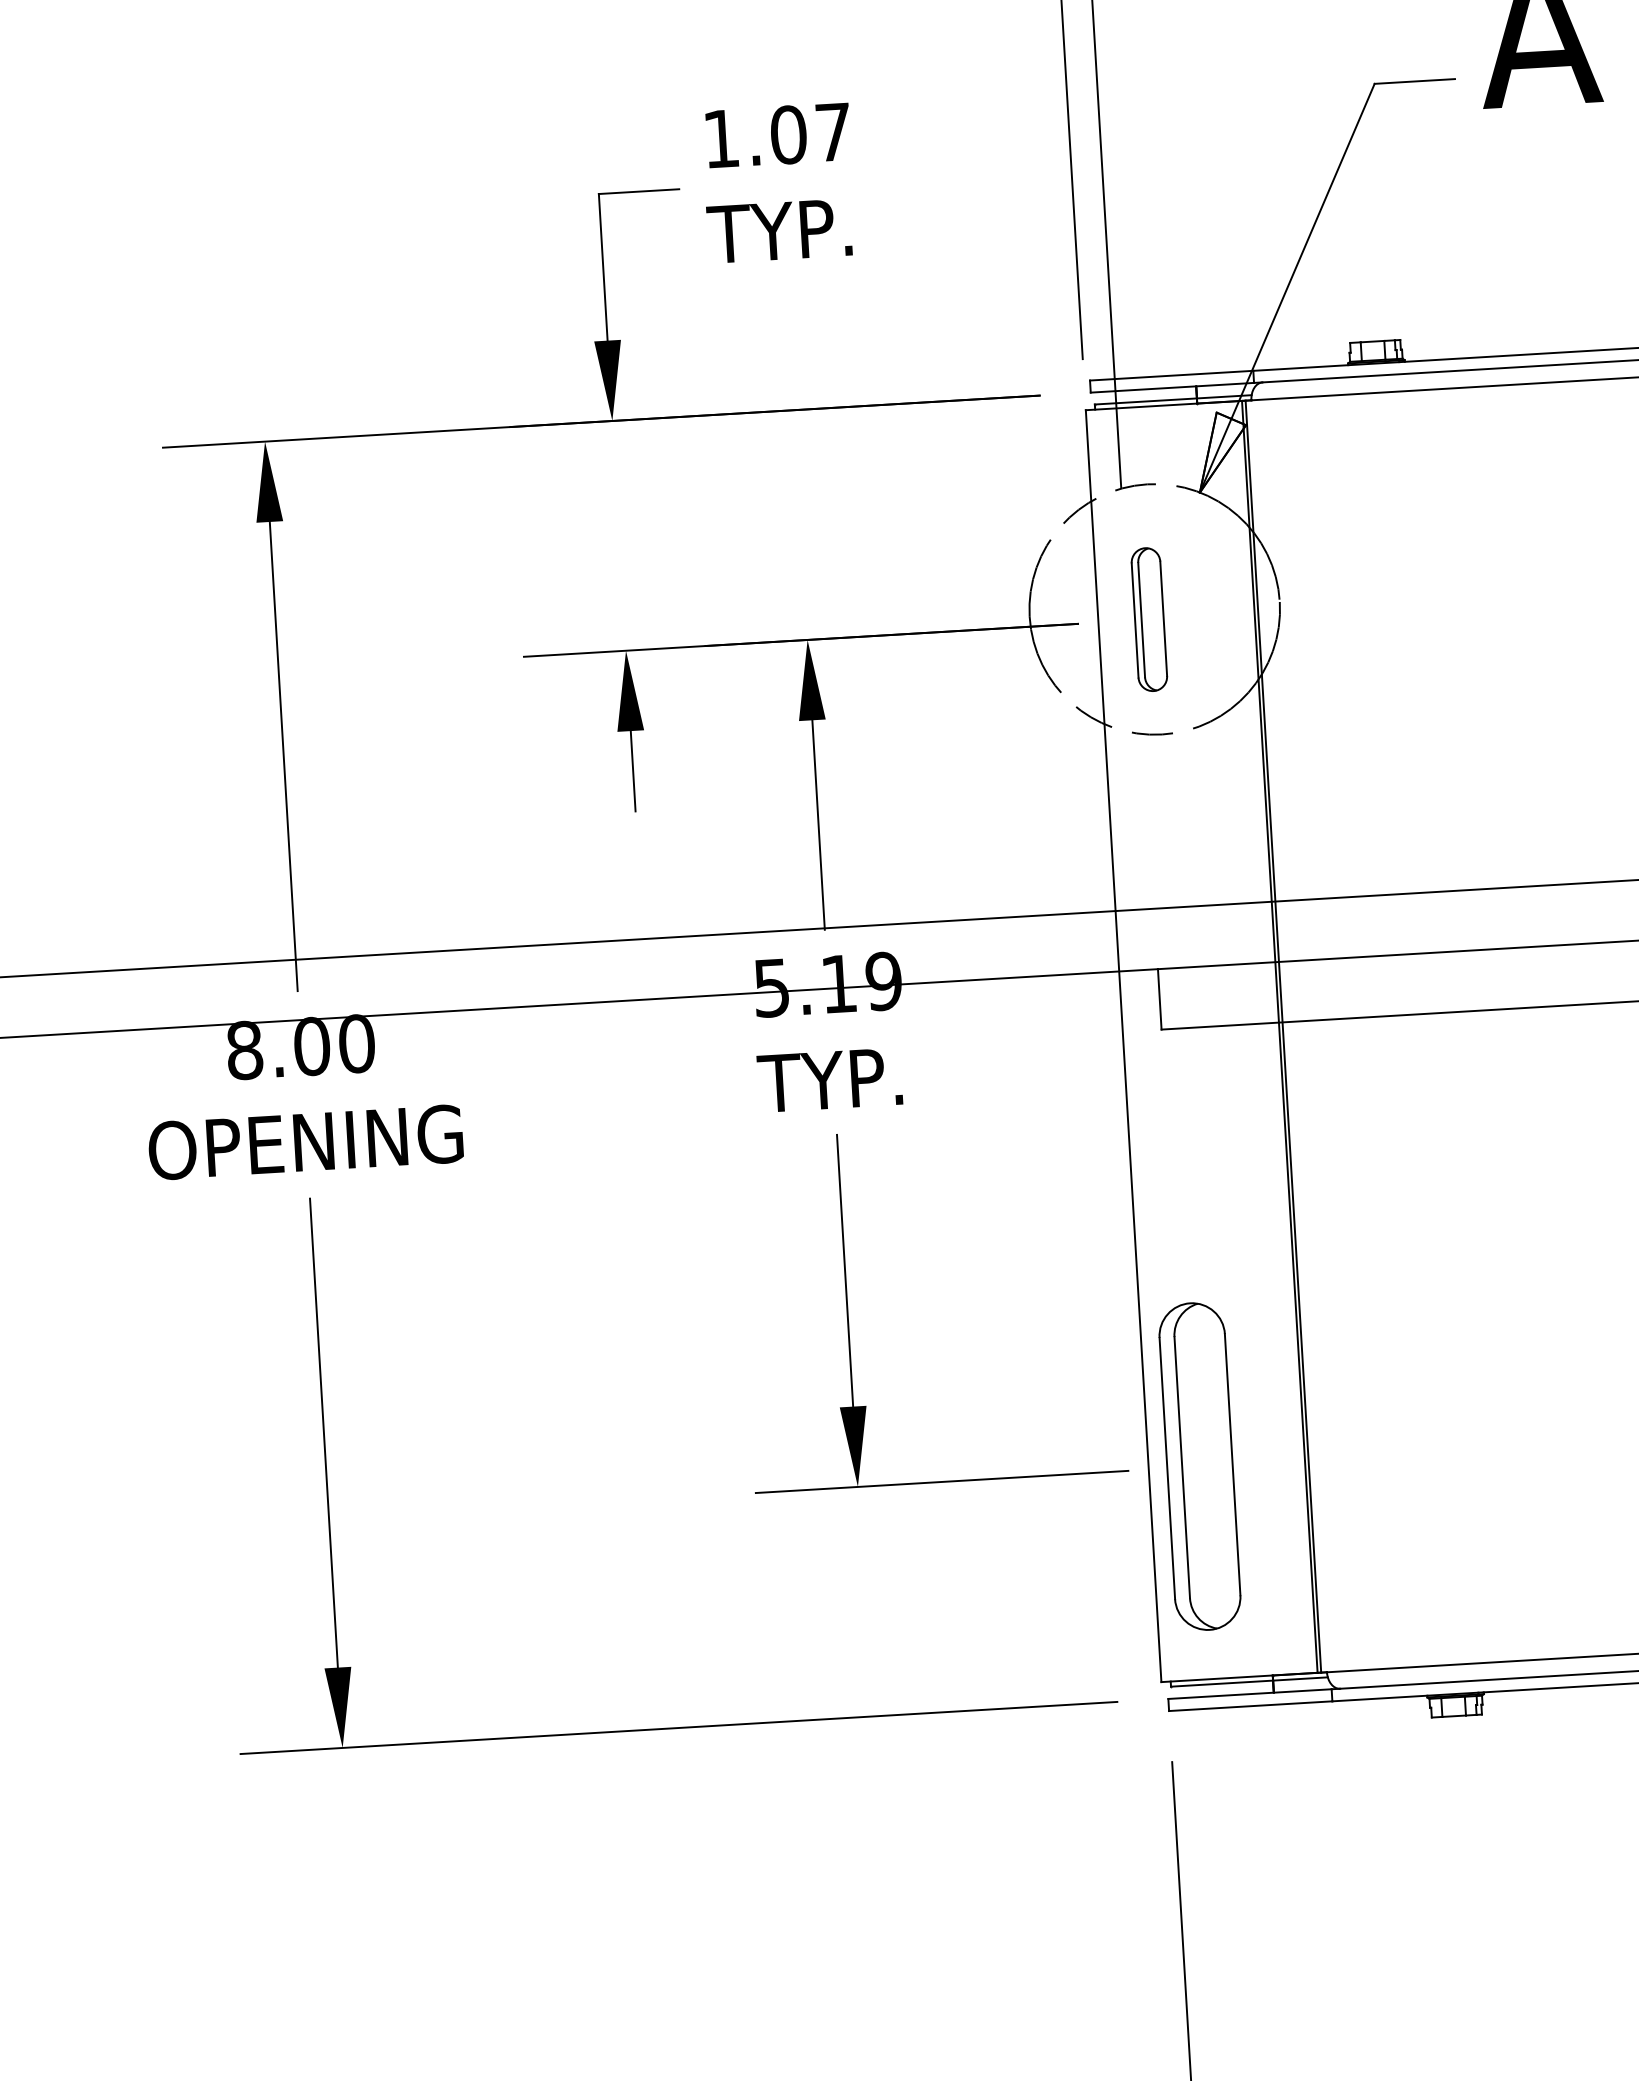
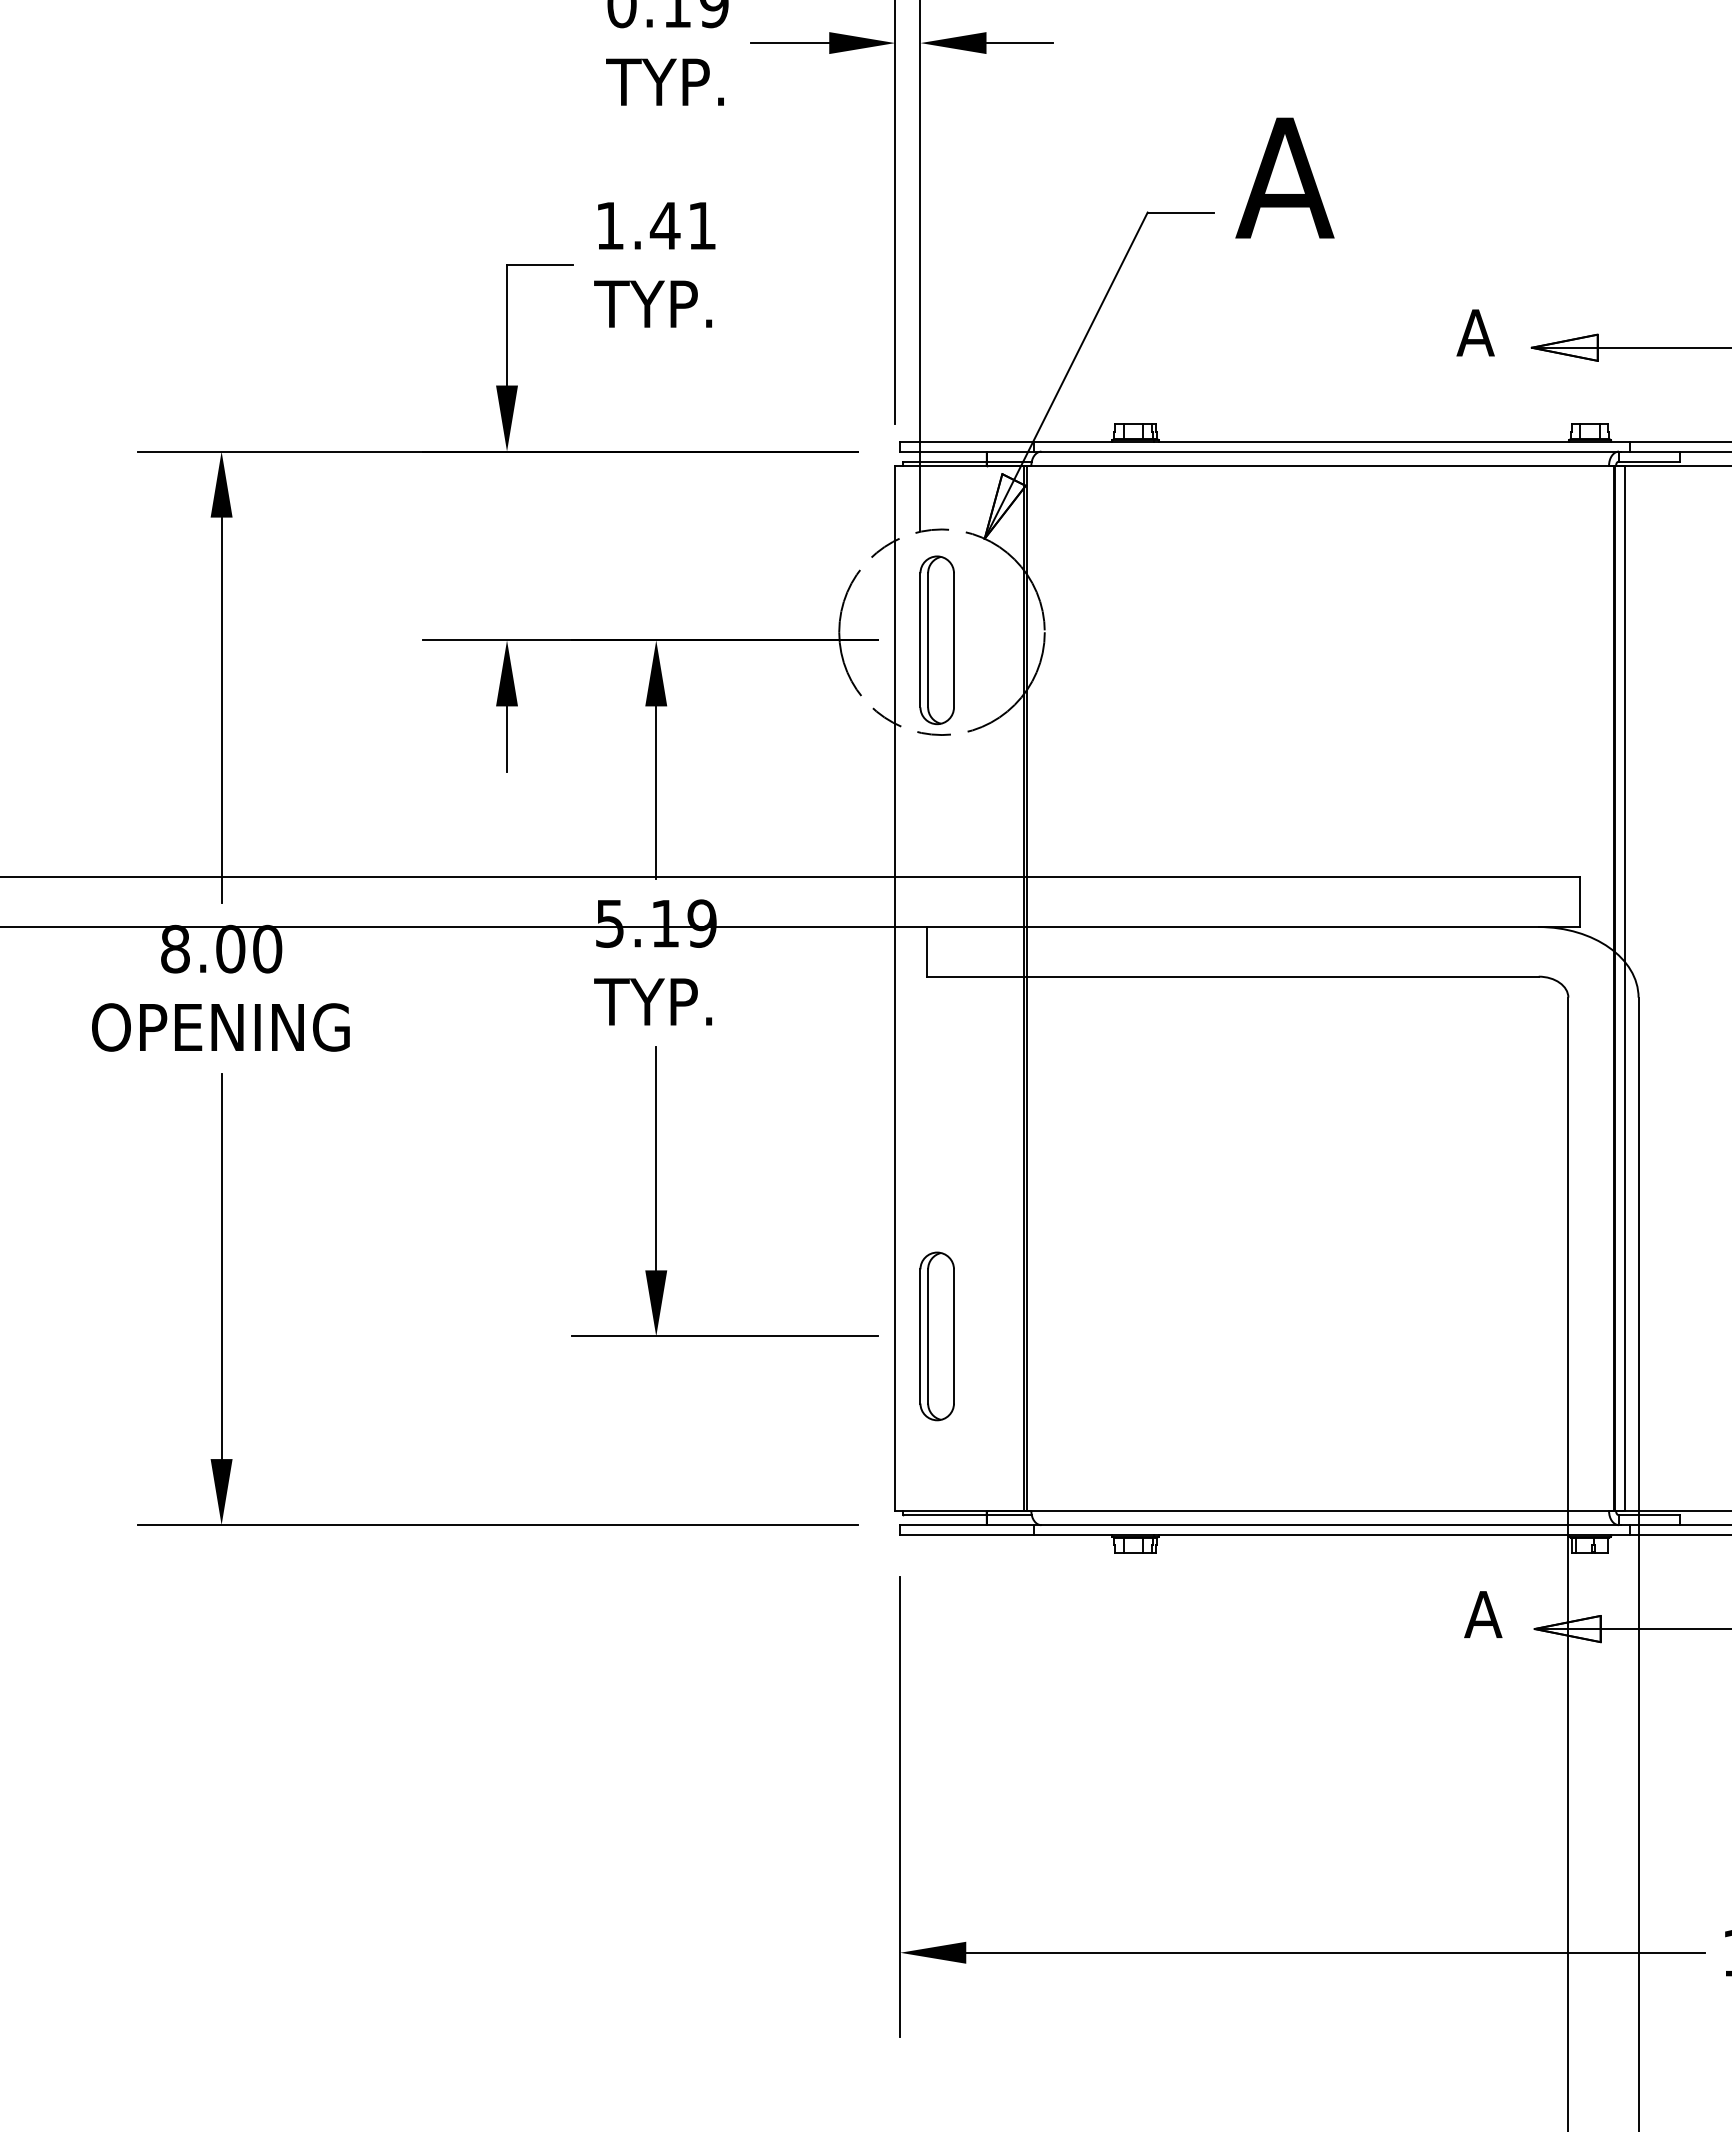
text: (809, 133) -> (682, 225), 1.07 -> 1.41
part: (1148, 619) -> (936, 640), size x1.43
part: (1198, 1466) -> (936, 1336), size x0.62

